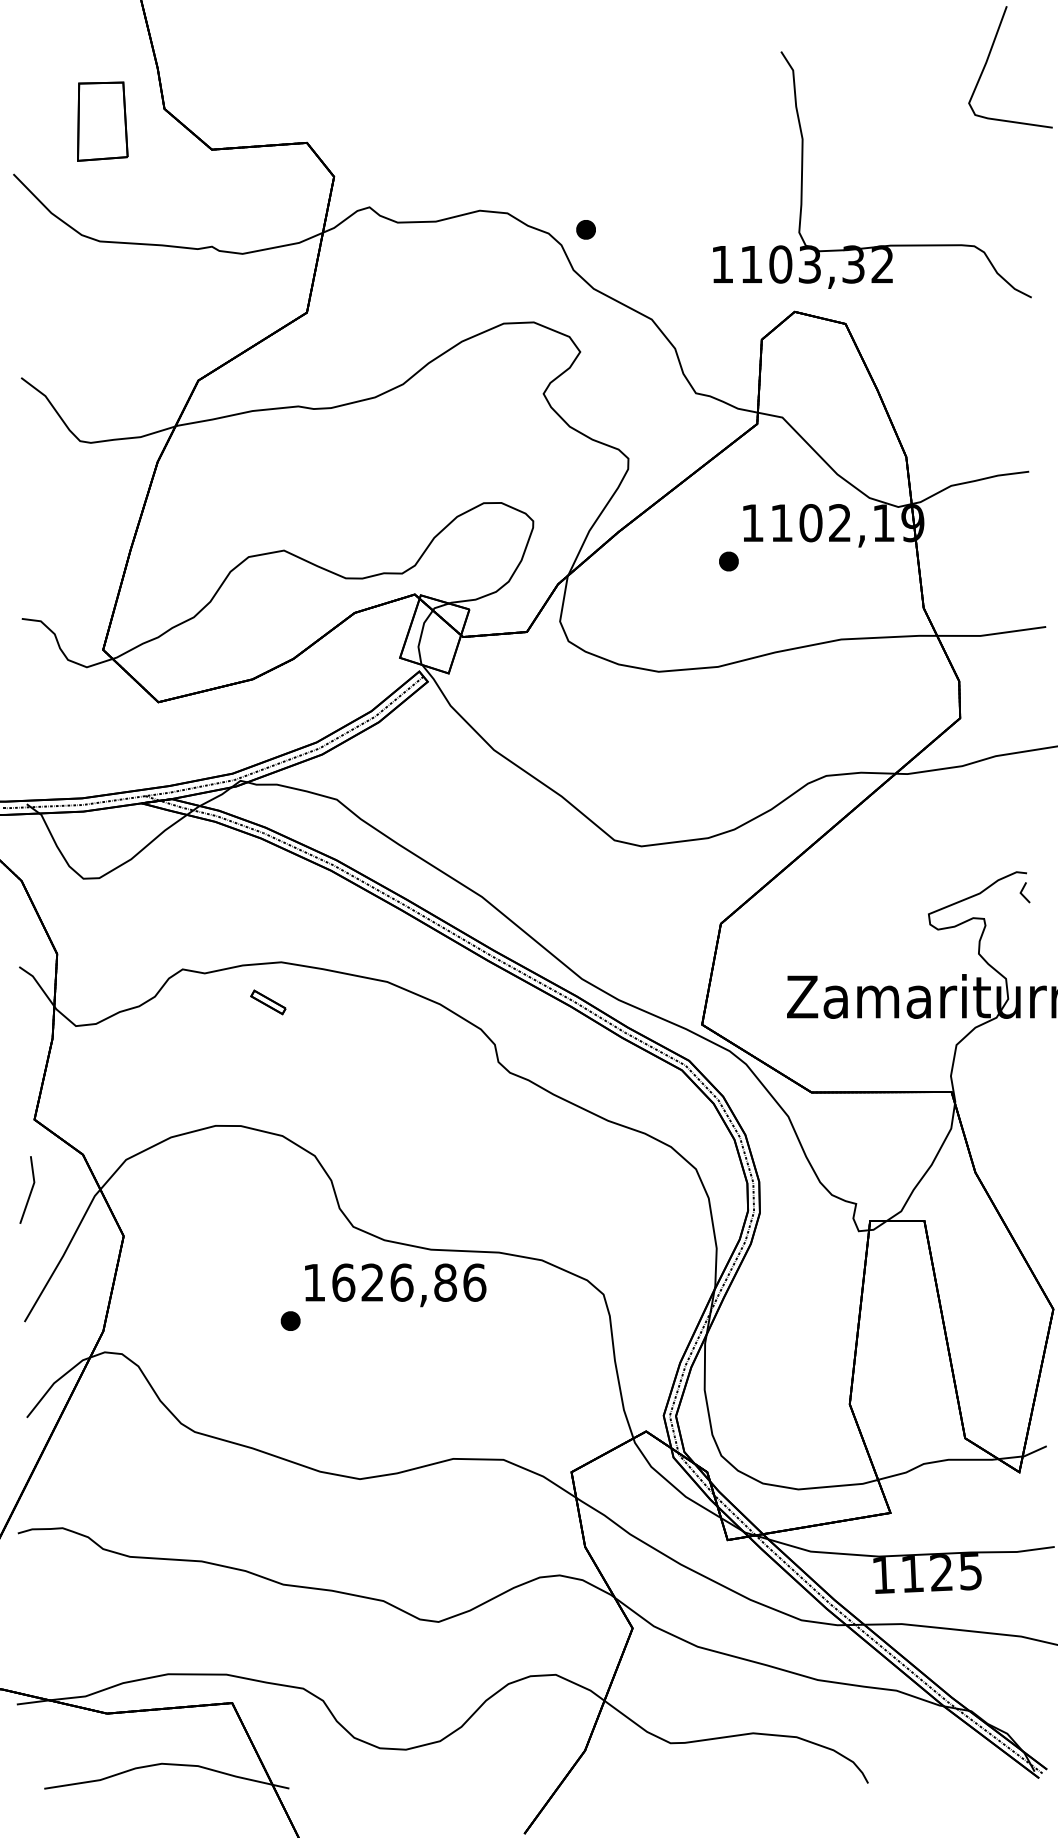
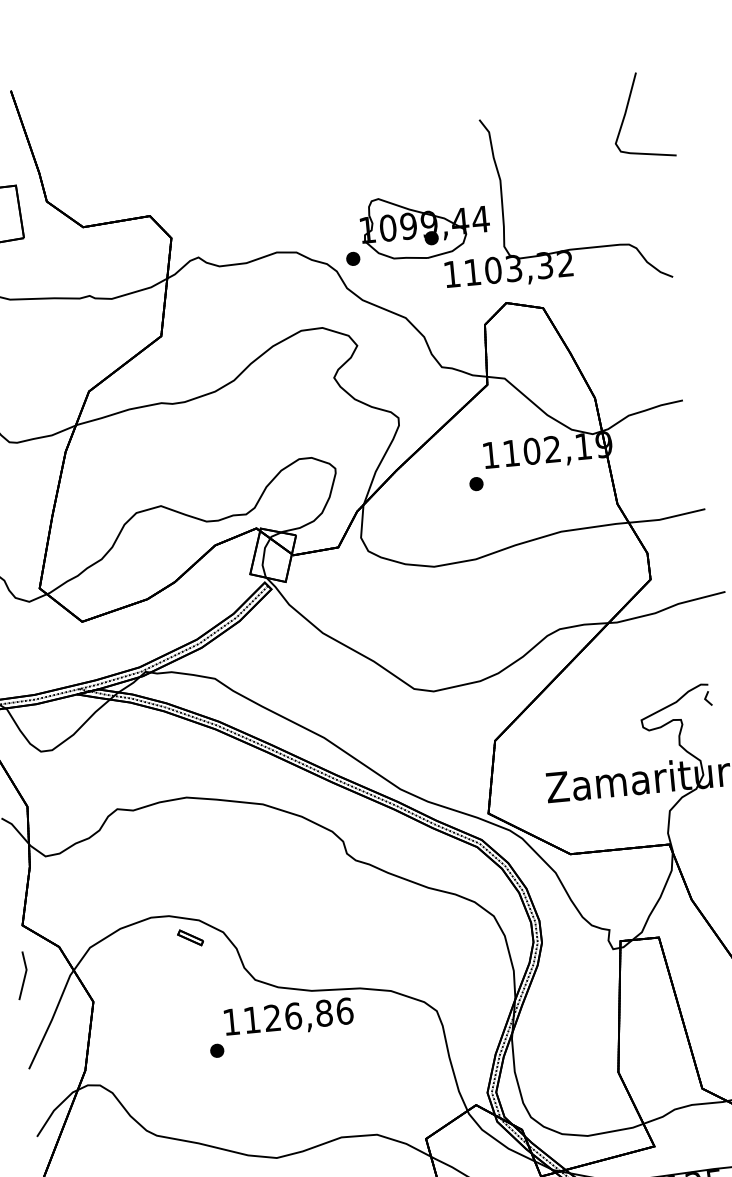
part: (691, 193) -> (425, 226), added
part: (268, 1002) -> (190, 937), moved
text: (343, 1282) -> (252, 1019), 1626,86 -> 1126,86

